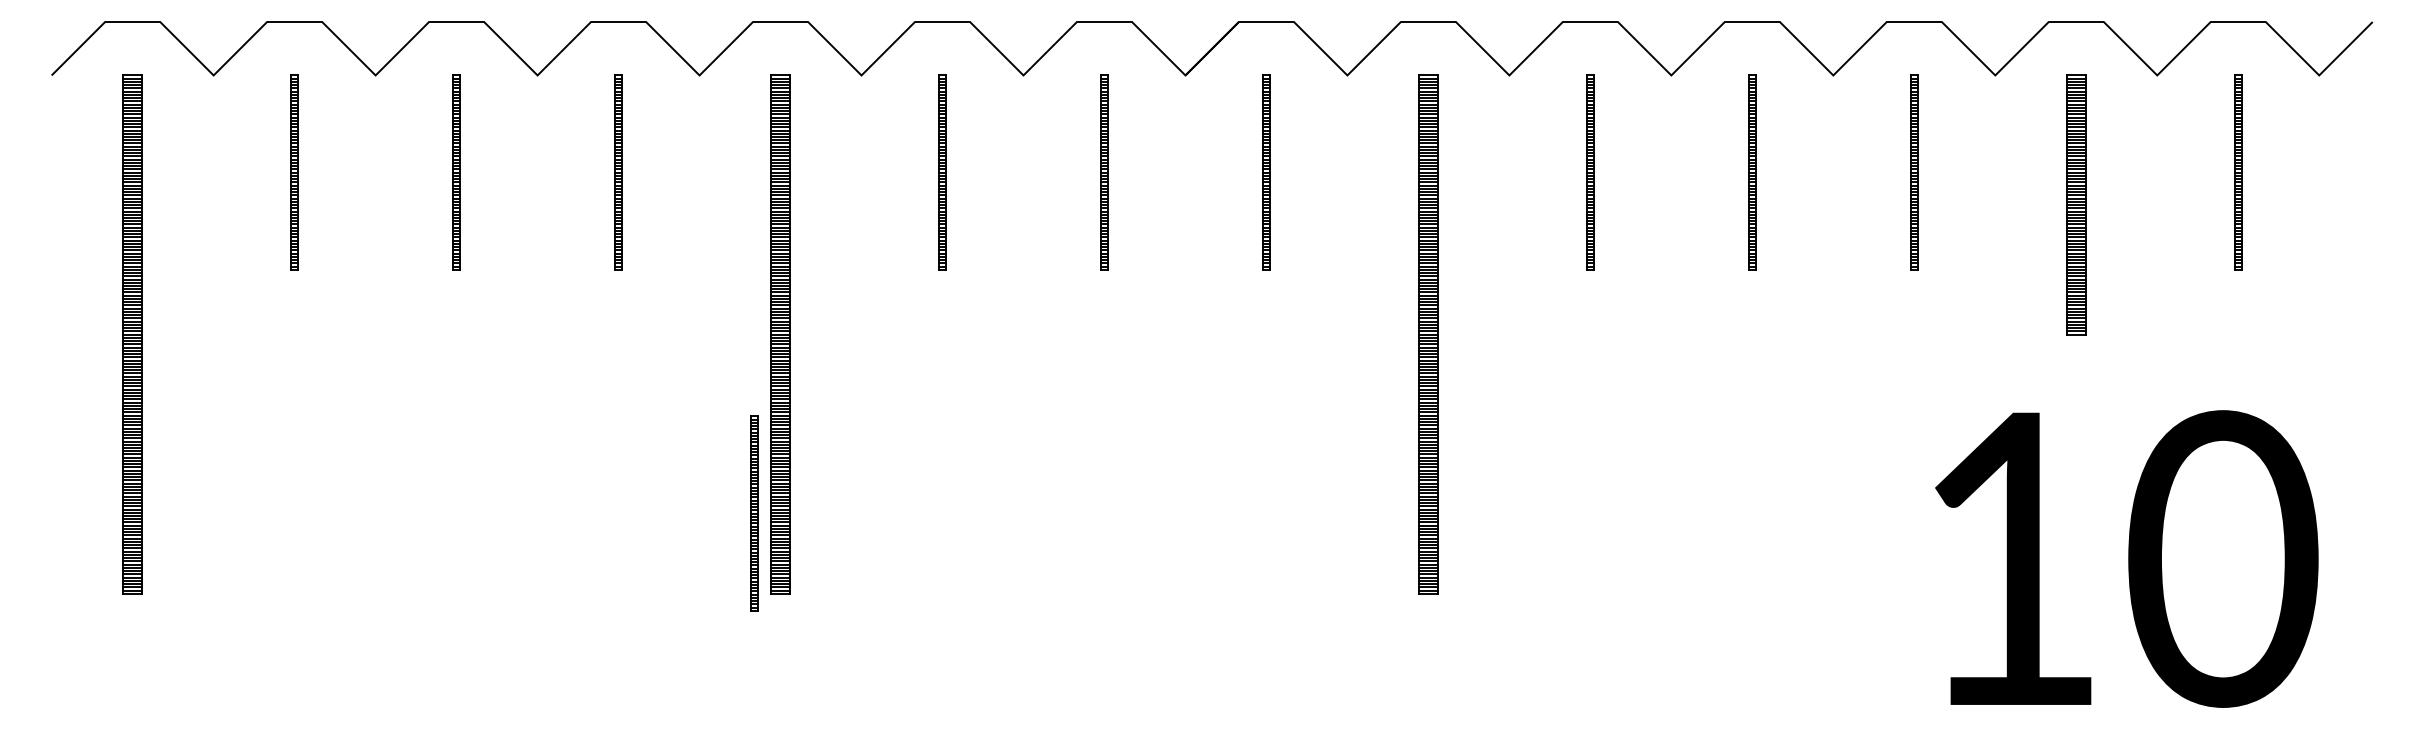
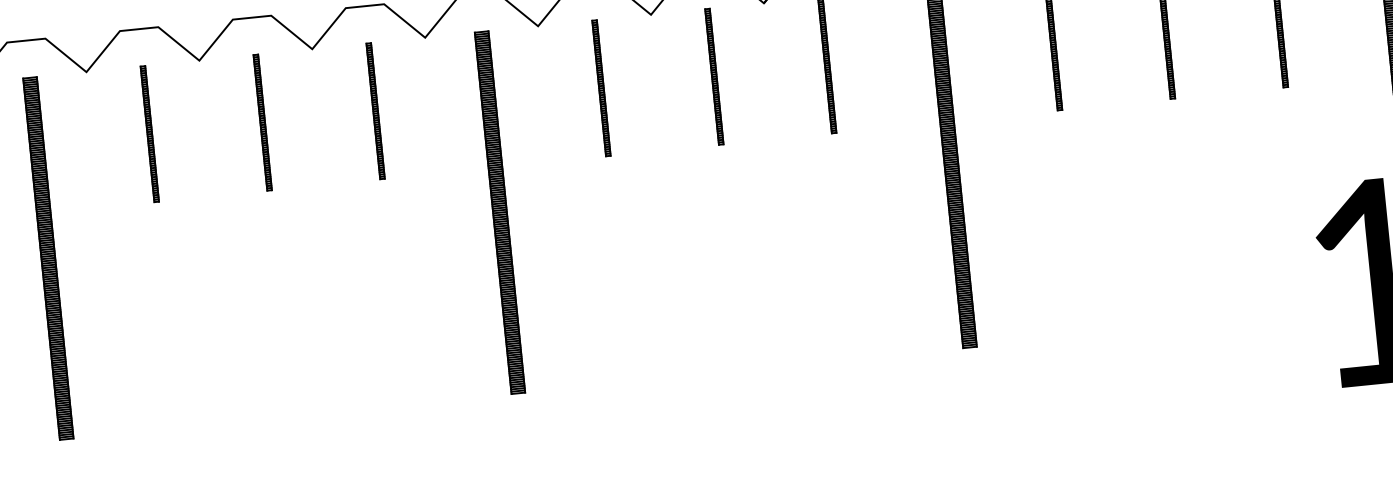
part: (754, 513) -> (494, 339), removed

